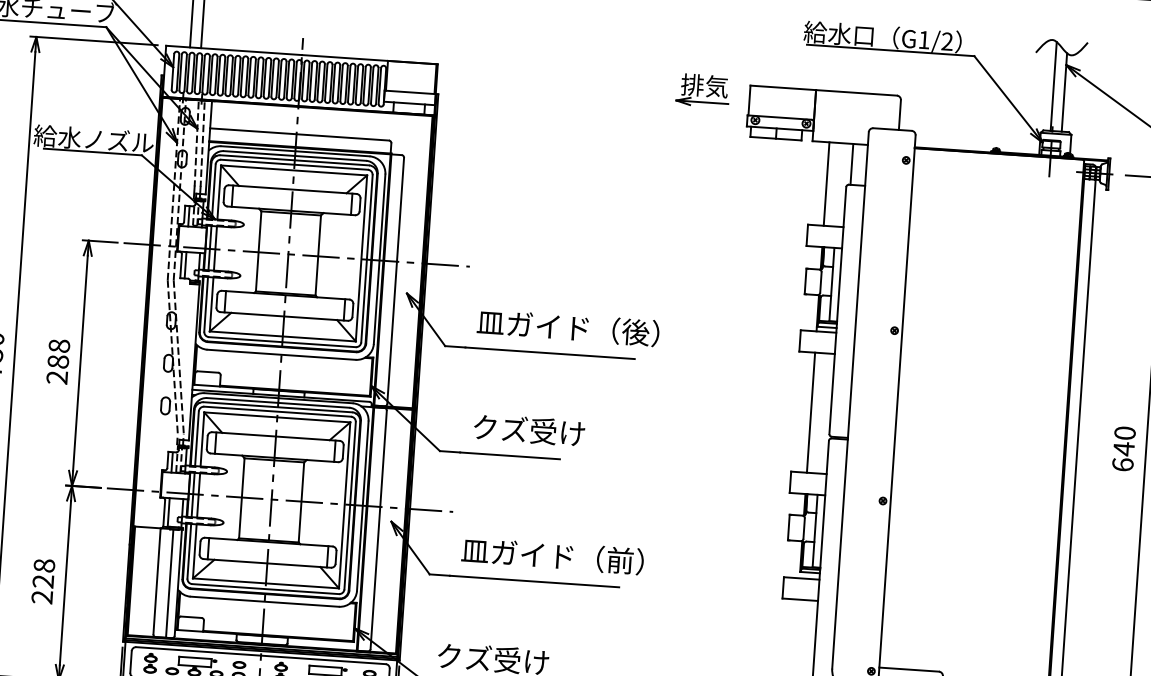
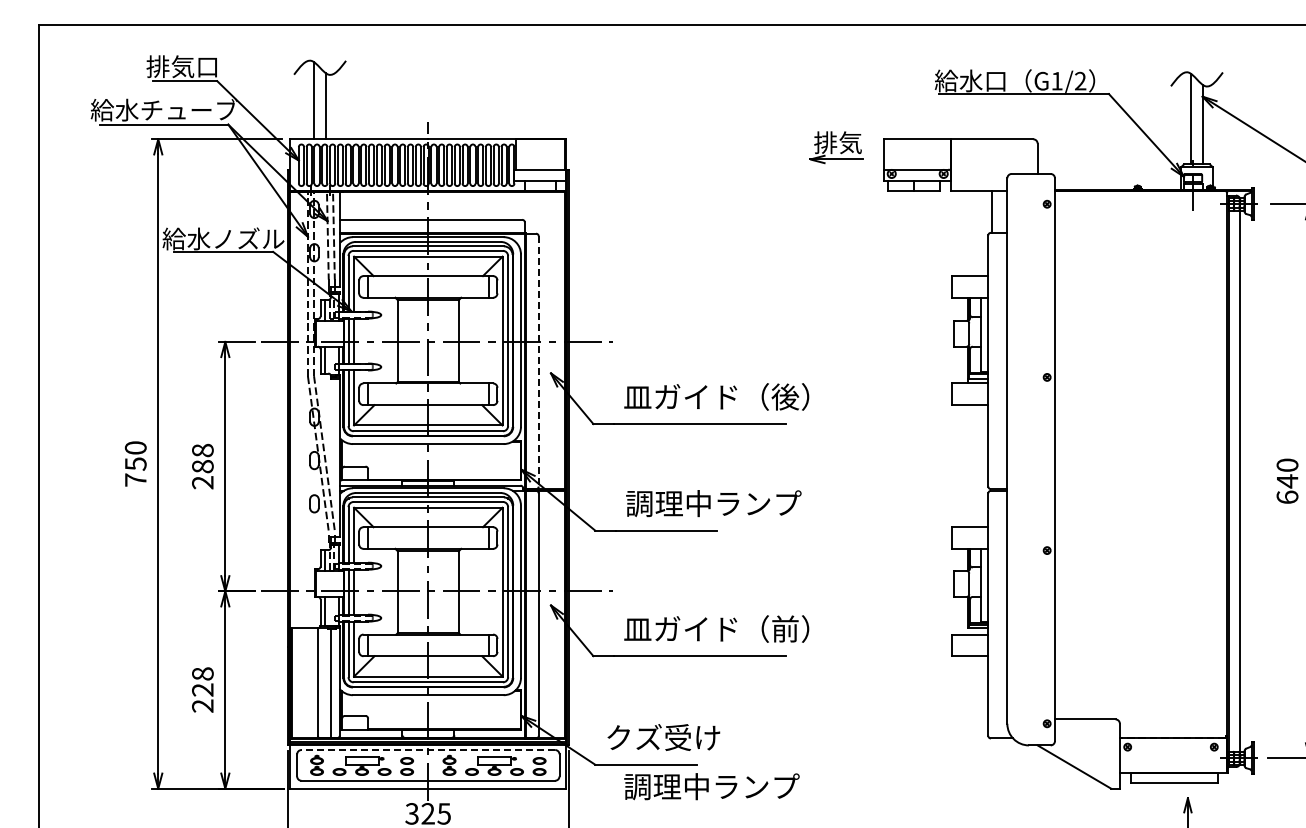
line: (826, 183) -> (968, 233), removed
line: (395, 280) -> (538, 361), solid -> dashed
line: (811, 413) -> (968, 466), removed
text: (558, 432) -> (713, 503), クズ受け -> 調理中ランプ
line: (261, 656) -> (428, 750), solid -> dashed

